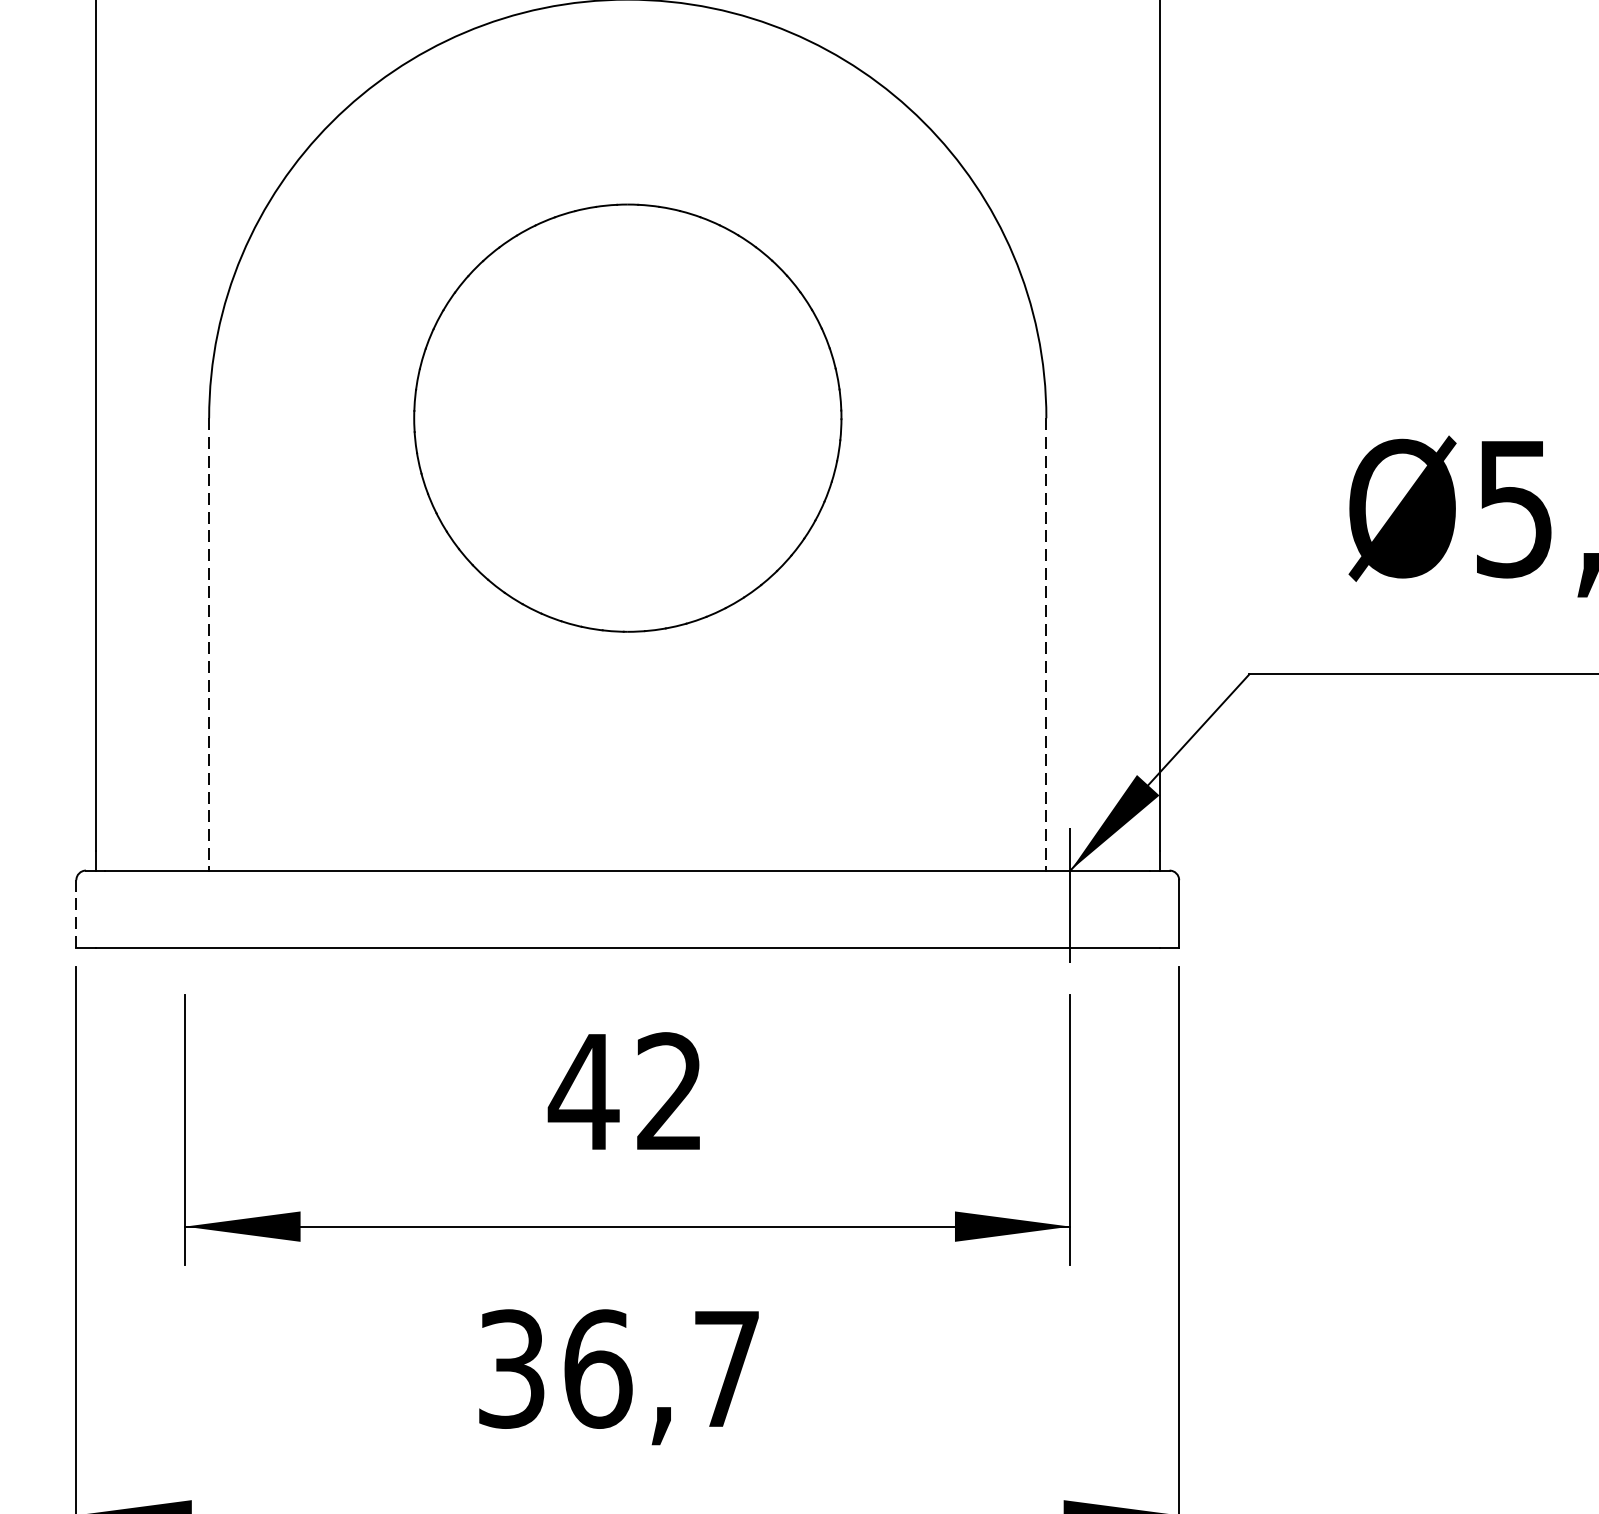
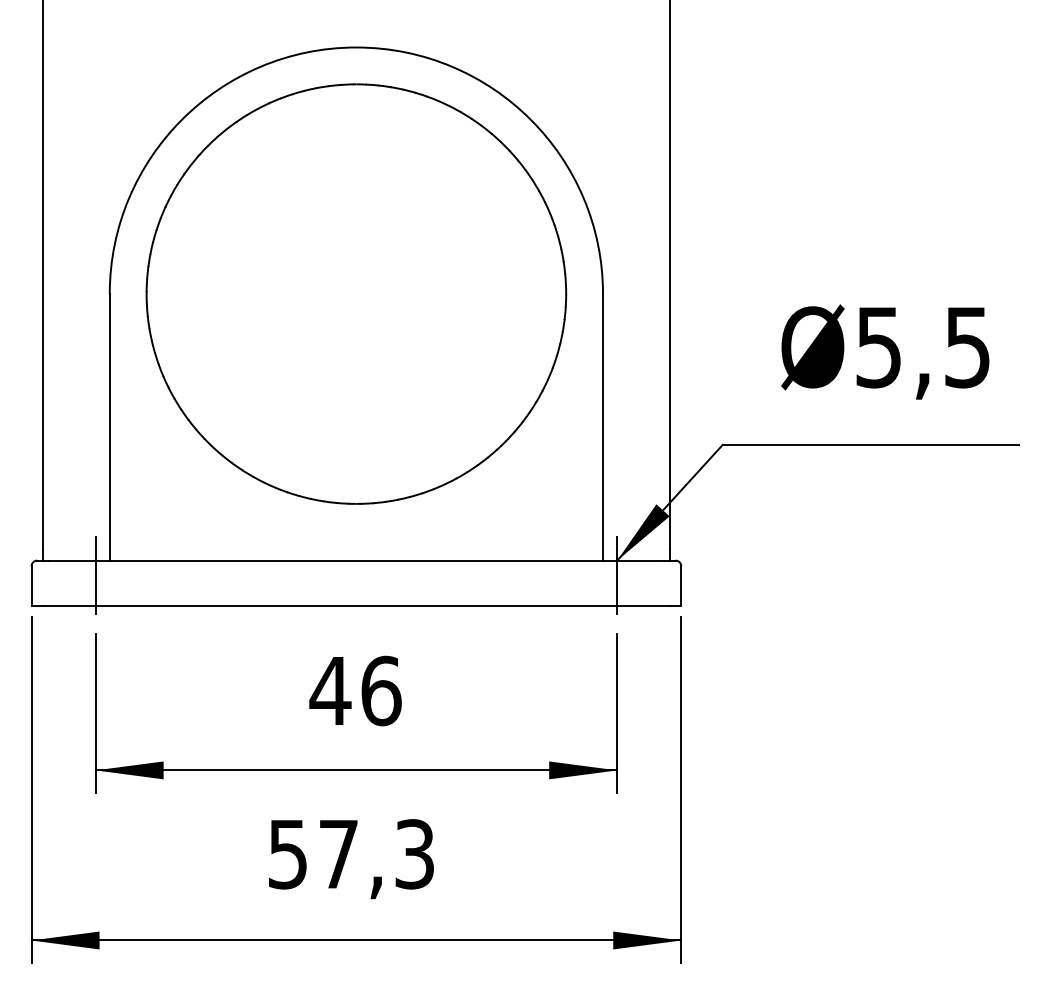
part: (627, 417) -> (356, 293), size x1.67
line: (208, 644) -> (109, 427), dashed -> solid
line: (1047, 644) -> (603, 427), dashed -> solid
line: (184, 900) -> (95, 578), added
line: (76, 914) -> (31, 586), dashed -> solid
text: (670, 1091) -> (381, 690), 42 -> 46
text: (619, 1369) -> (351, 854), 36,7 -> 57,3

